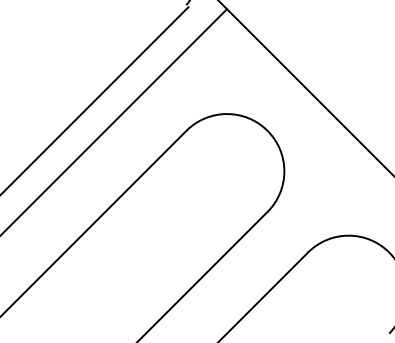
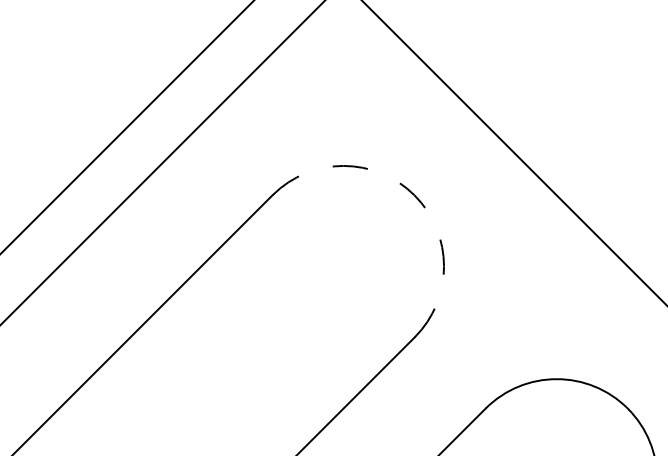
arc: (267, 130) -> (414, 194), solid -> dashed

